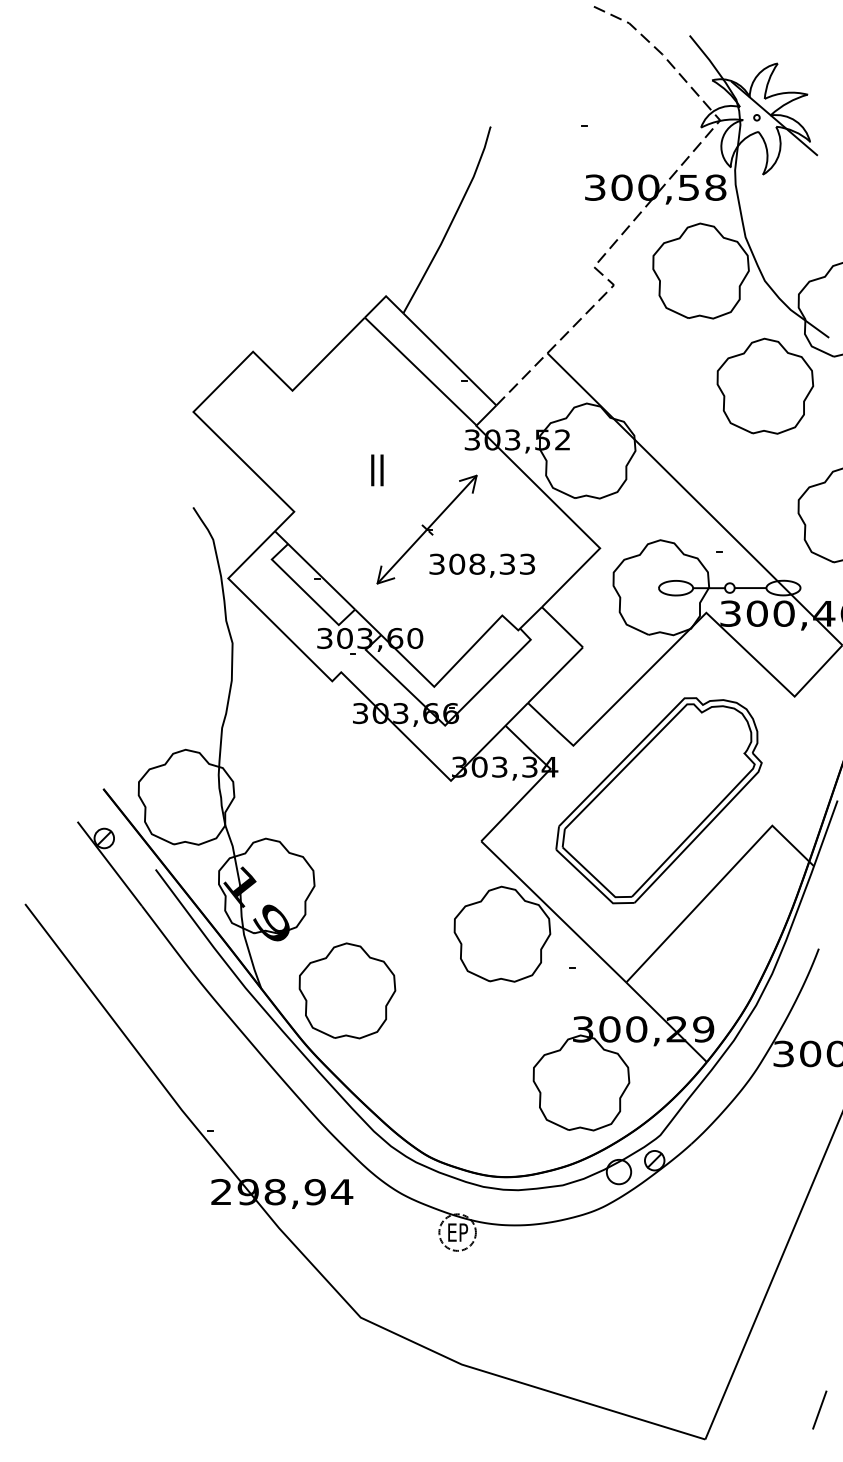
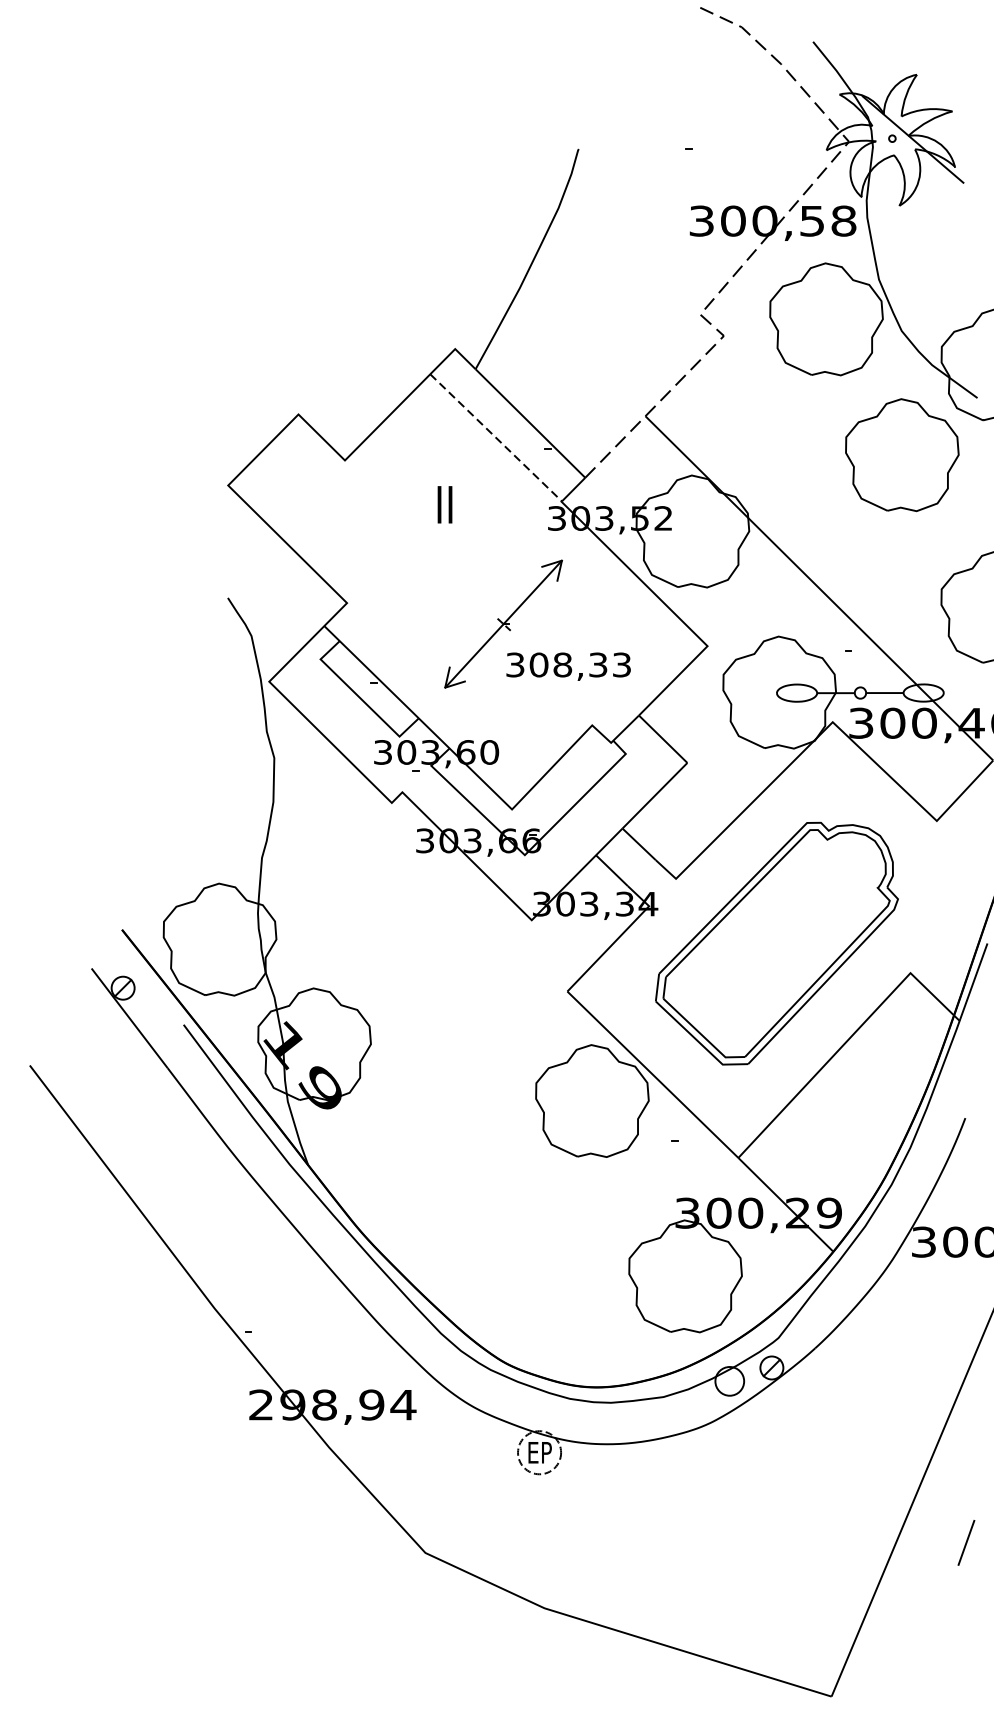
line: (420, 371) -> (495, 437), solid -> dashed
text: (377, 470) -> (445, 504), moved
part: (347, 990) -> (409, 1167), removed
line: (819, 1409) -> (966, 1542), moved

